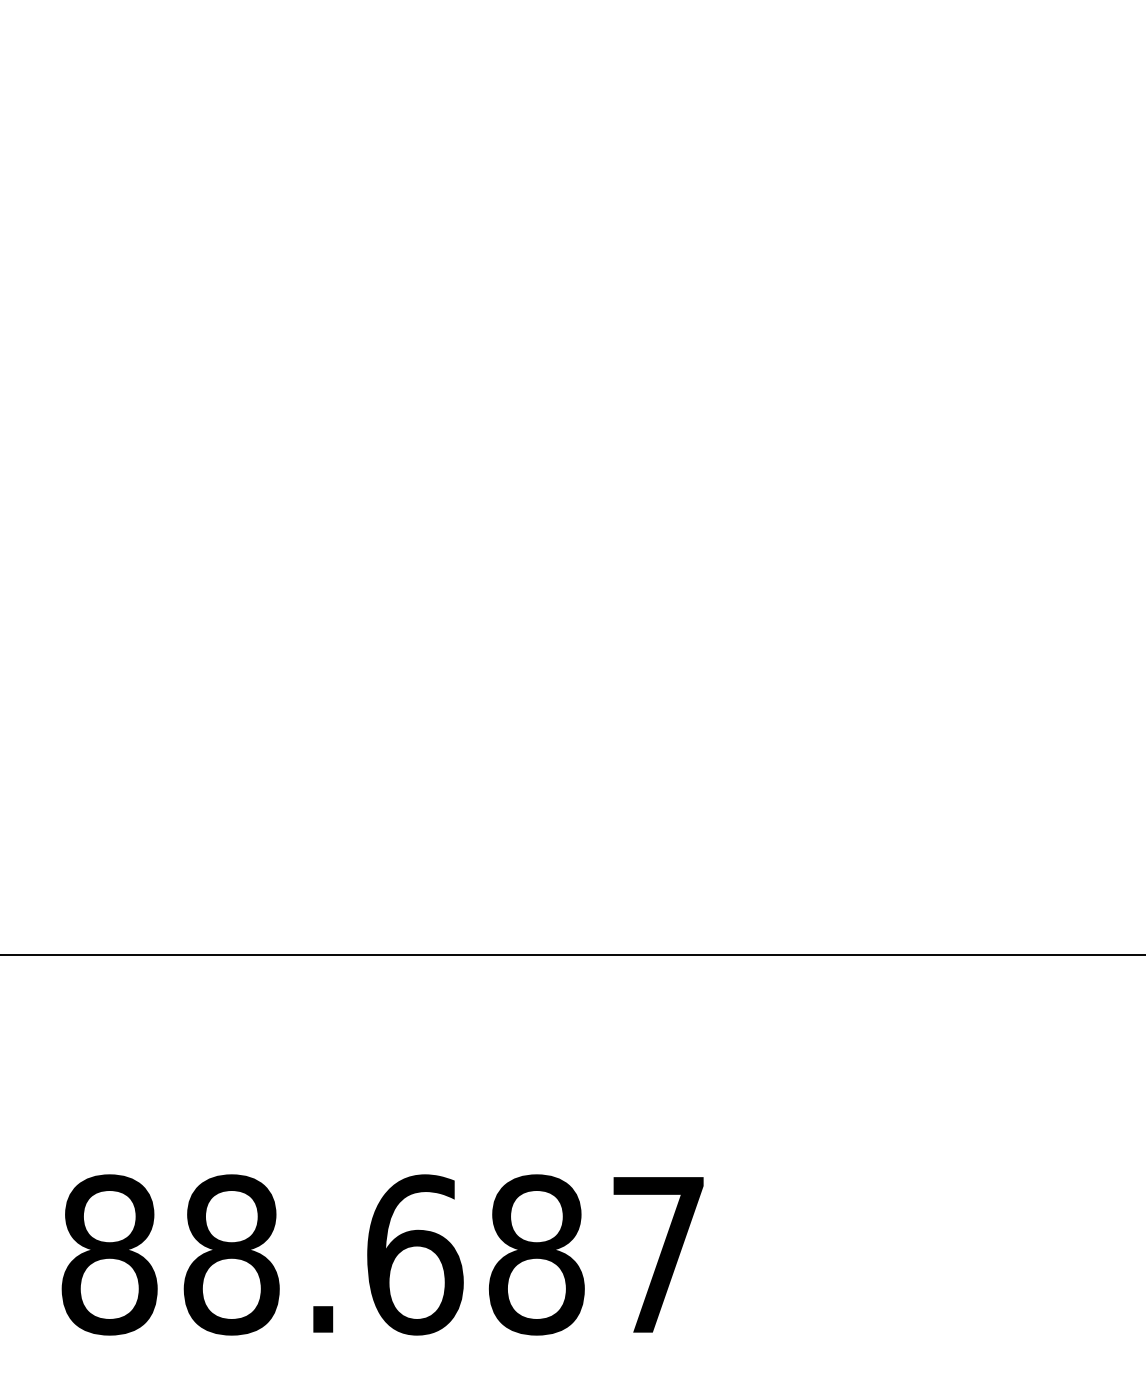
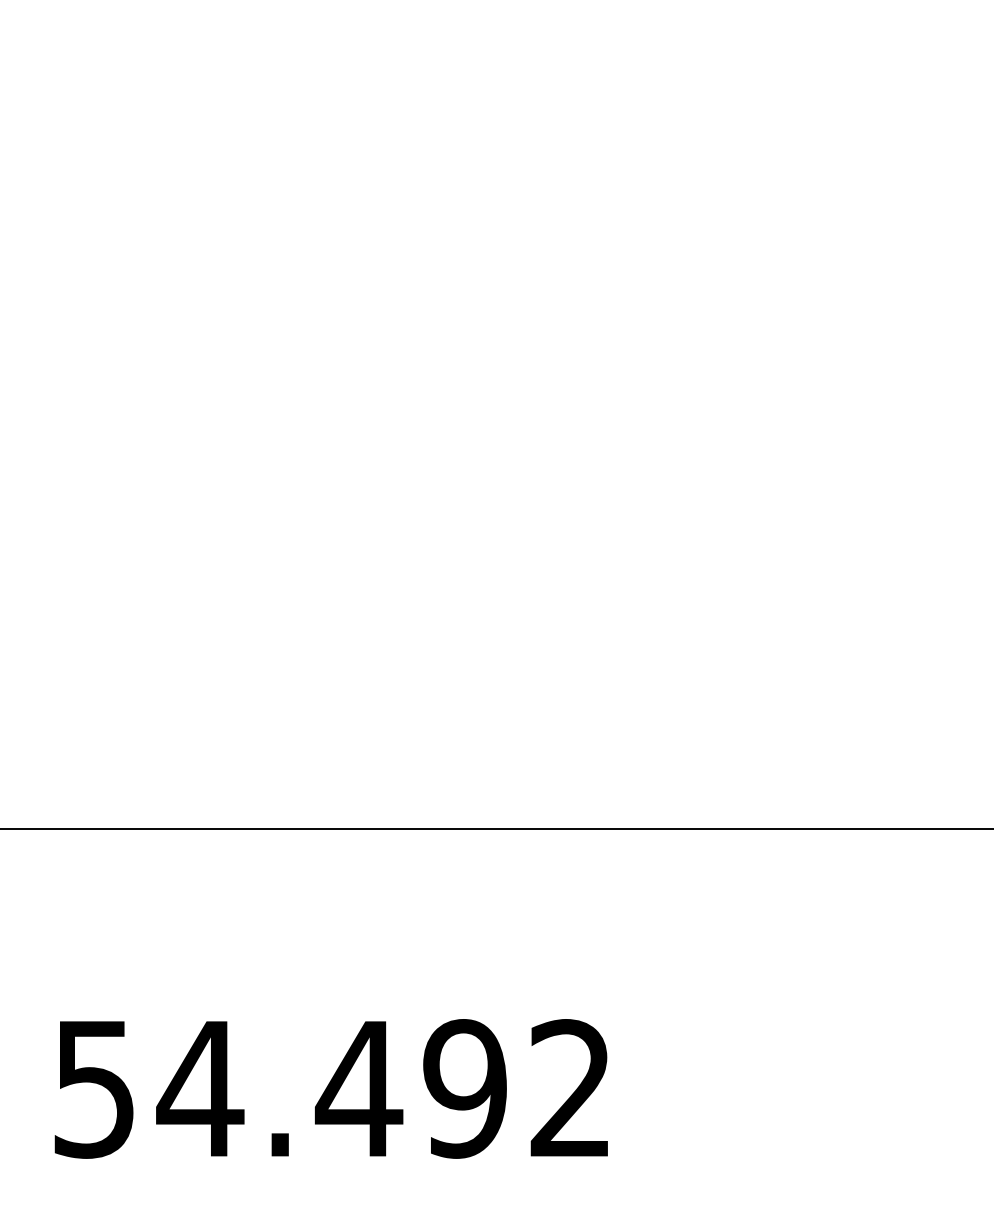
text: (382, 1254) -> (331, 1088), 88.687 -> 54.492

